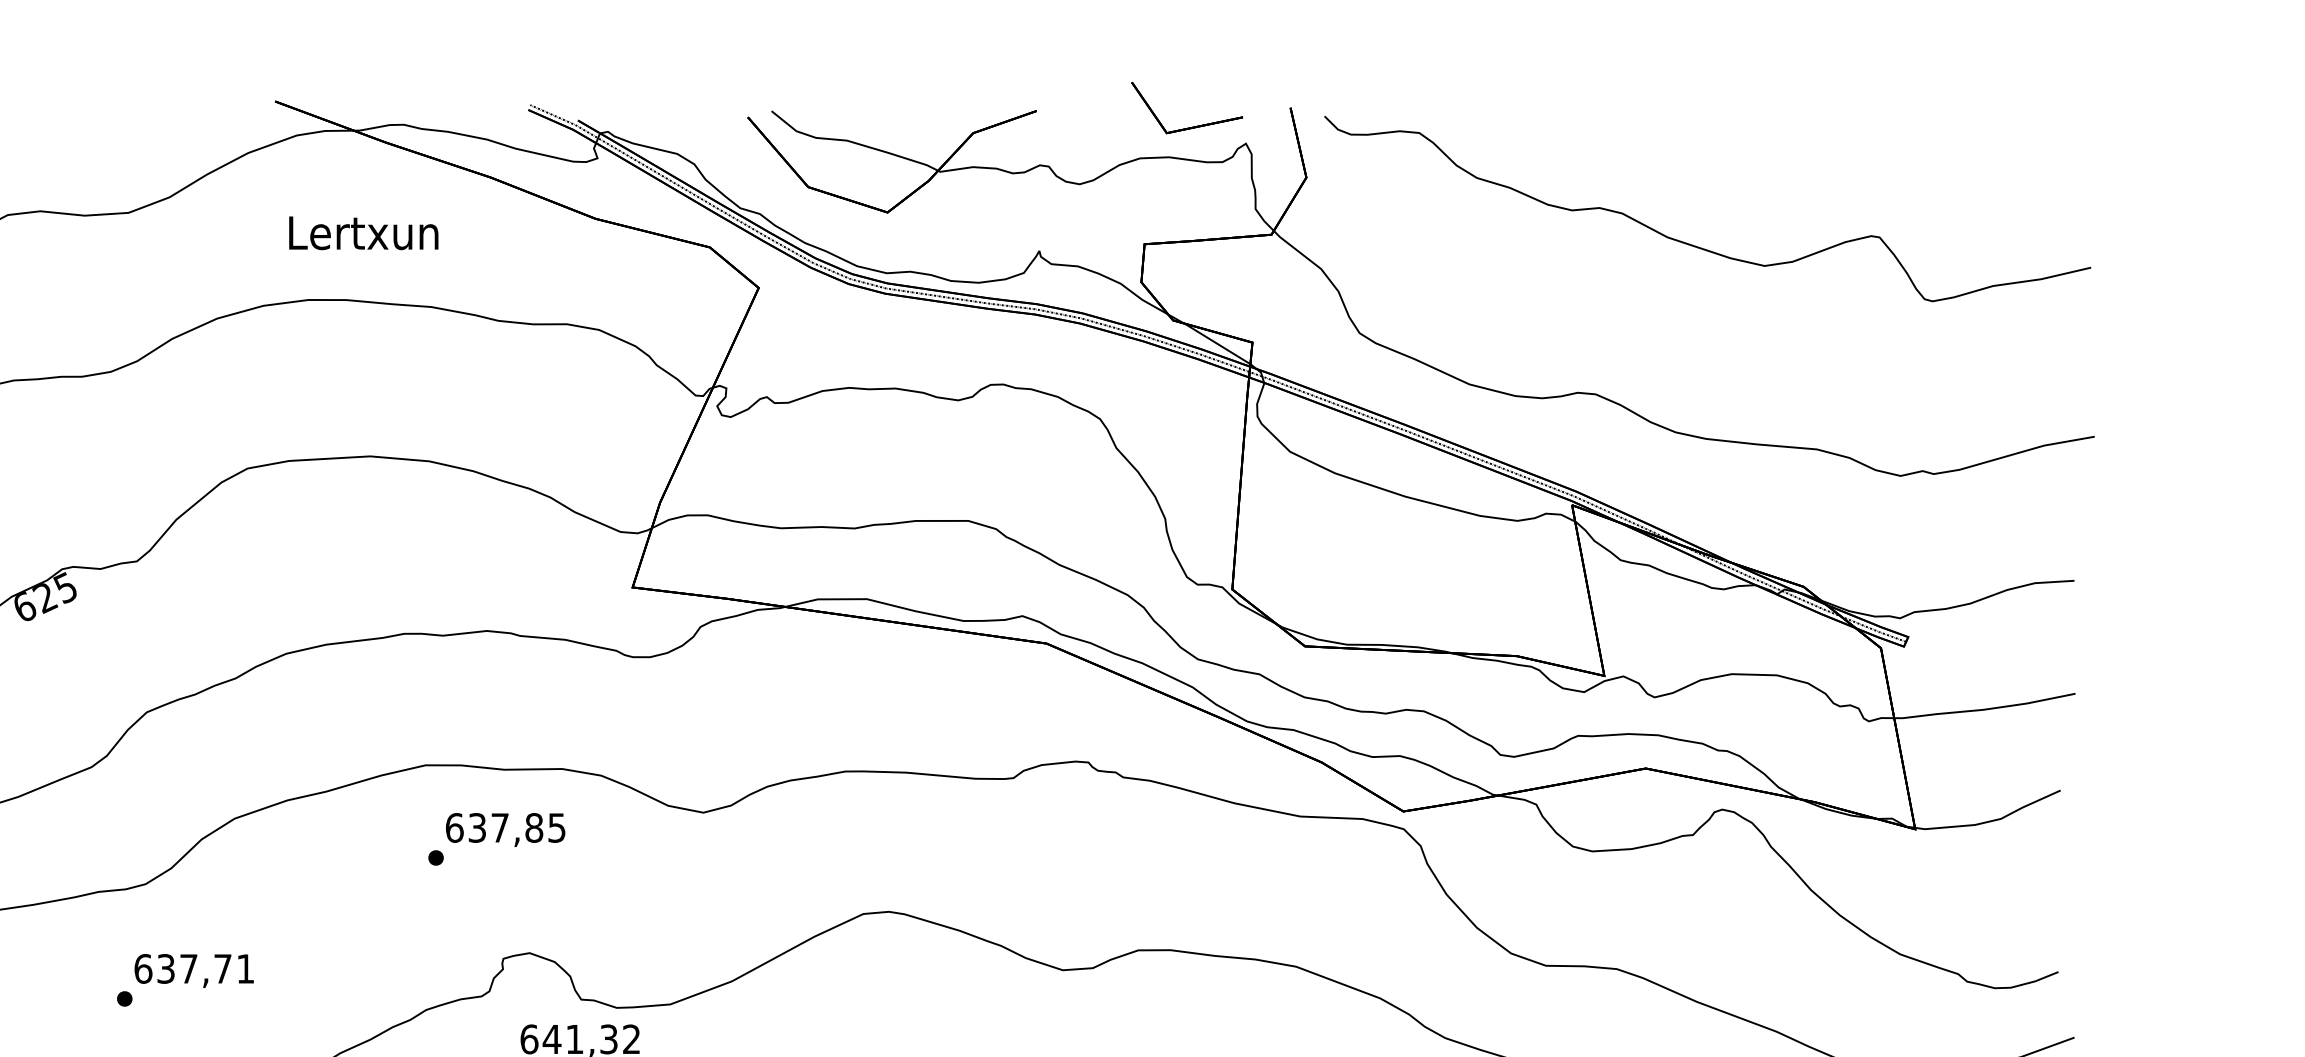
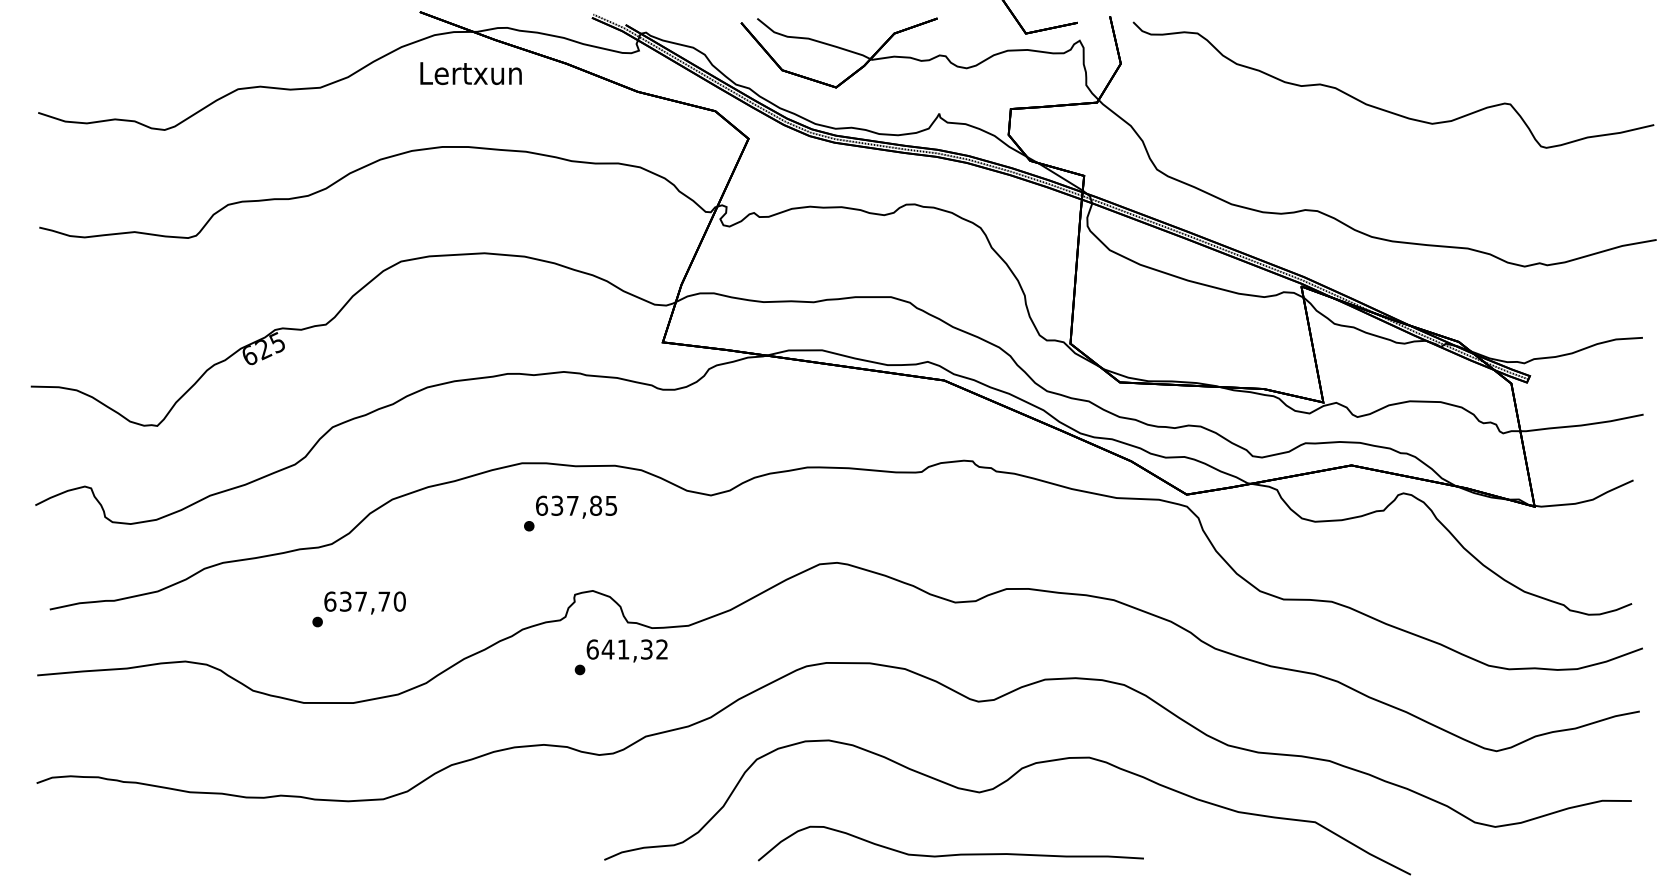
text: (362, 233) -> (470, 73), moved
text: (245, 968) -> (399, 601), 637,71 -> 637,70

